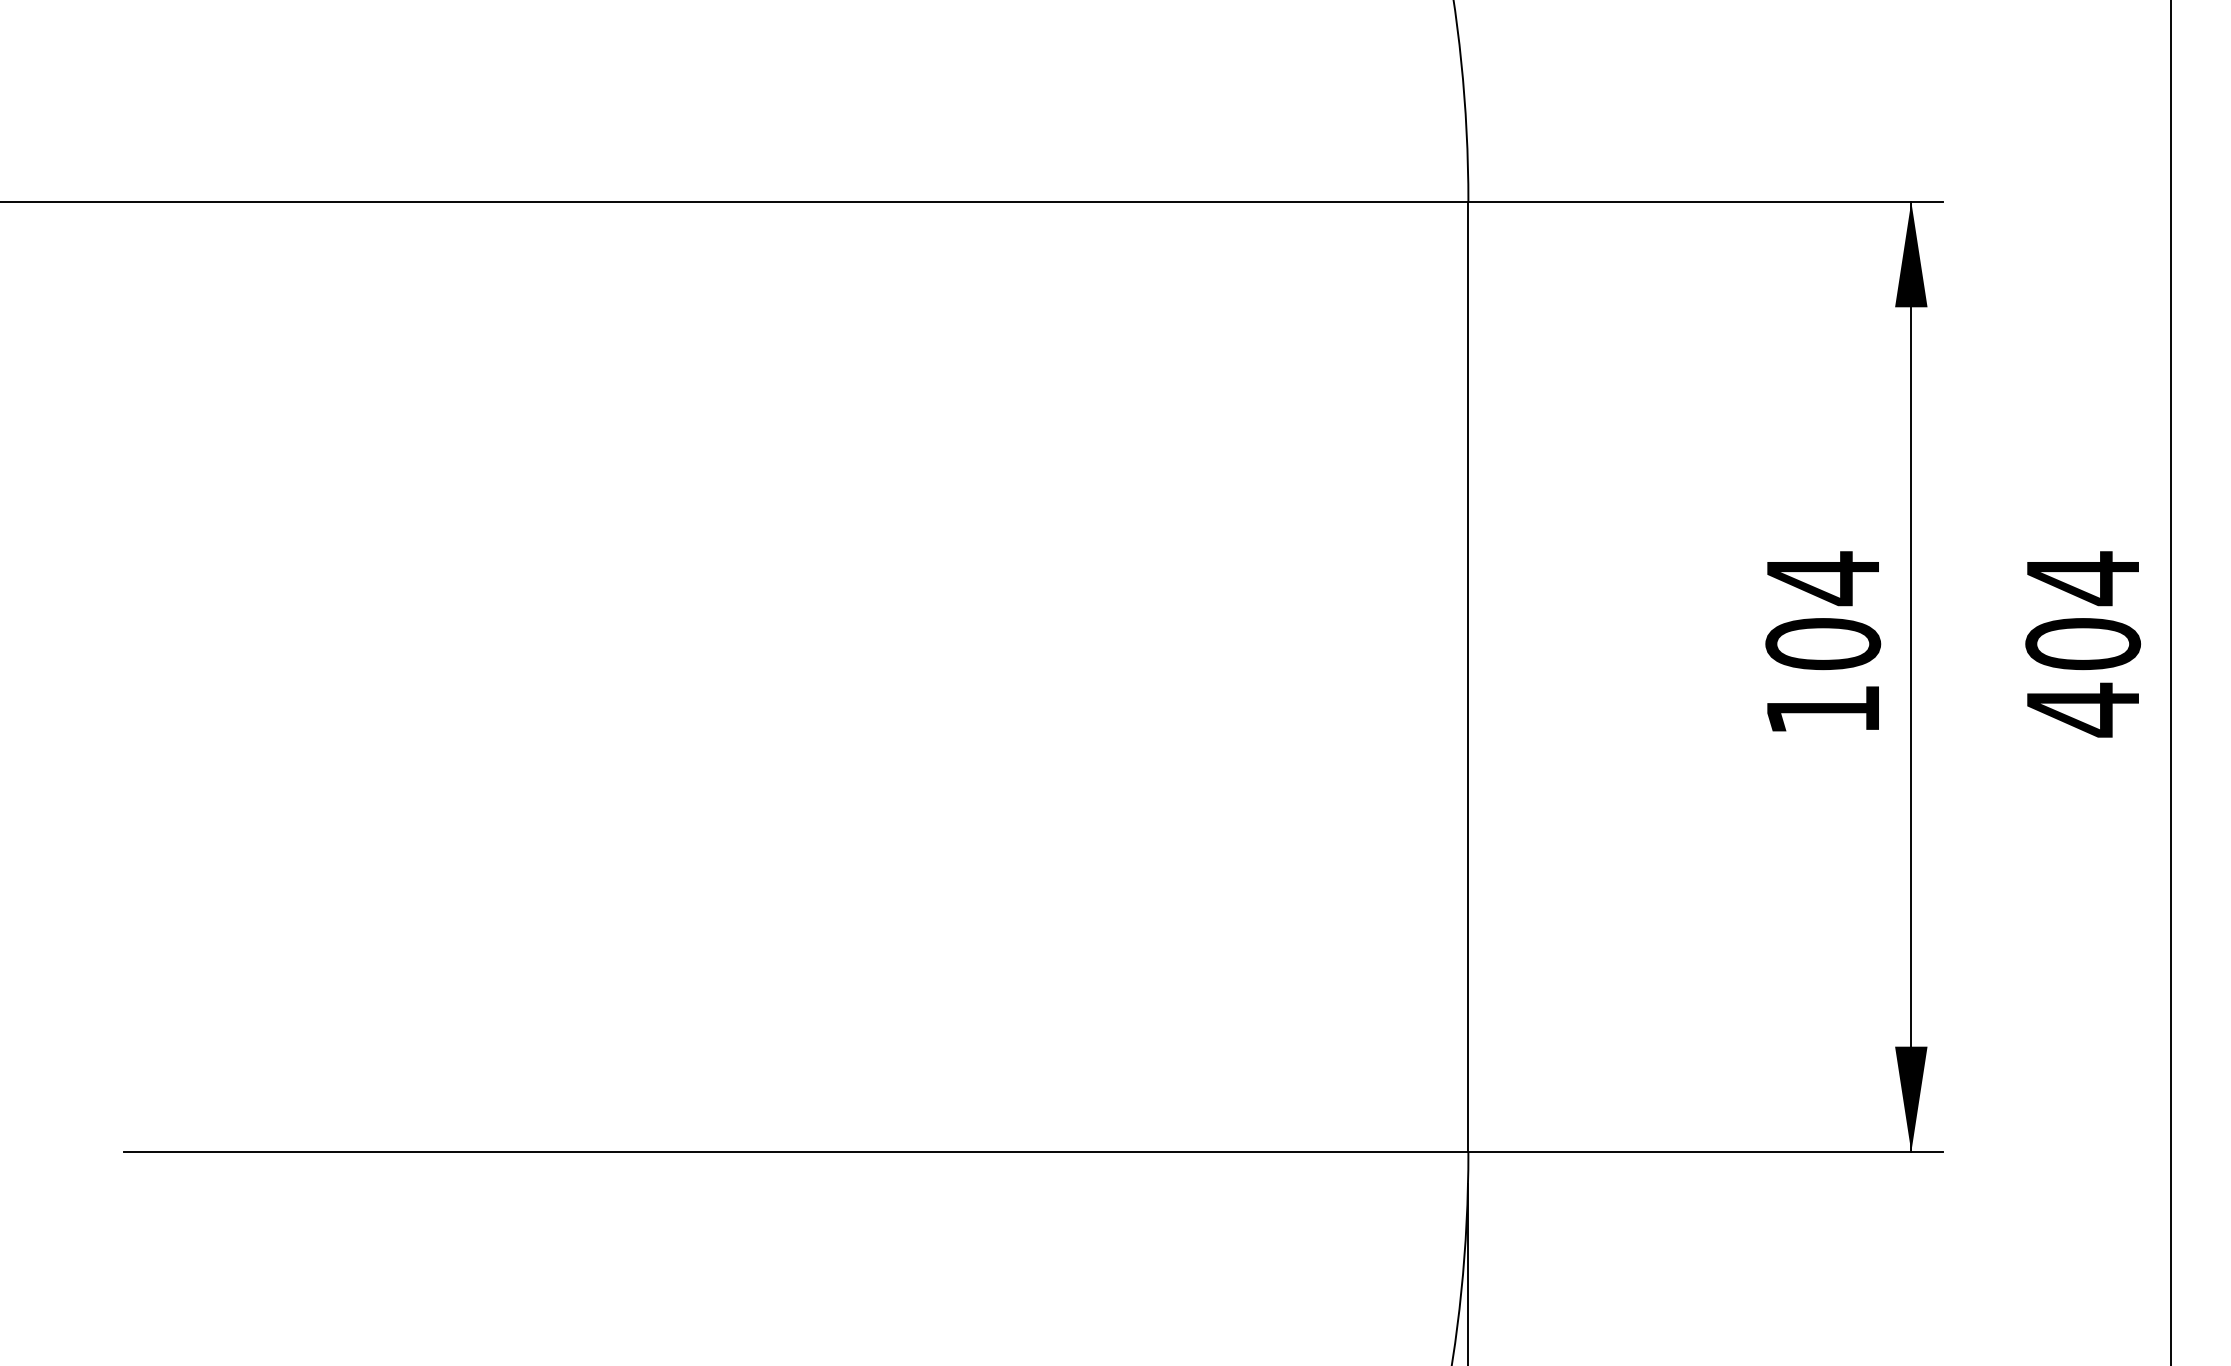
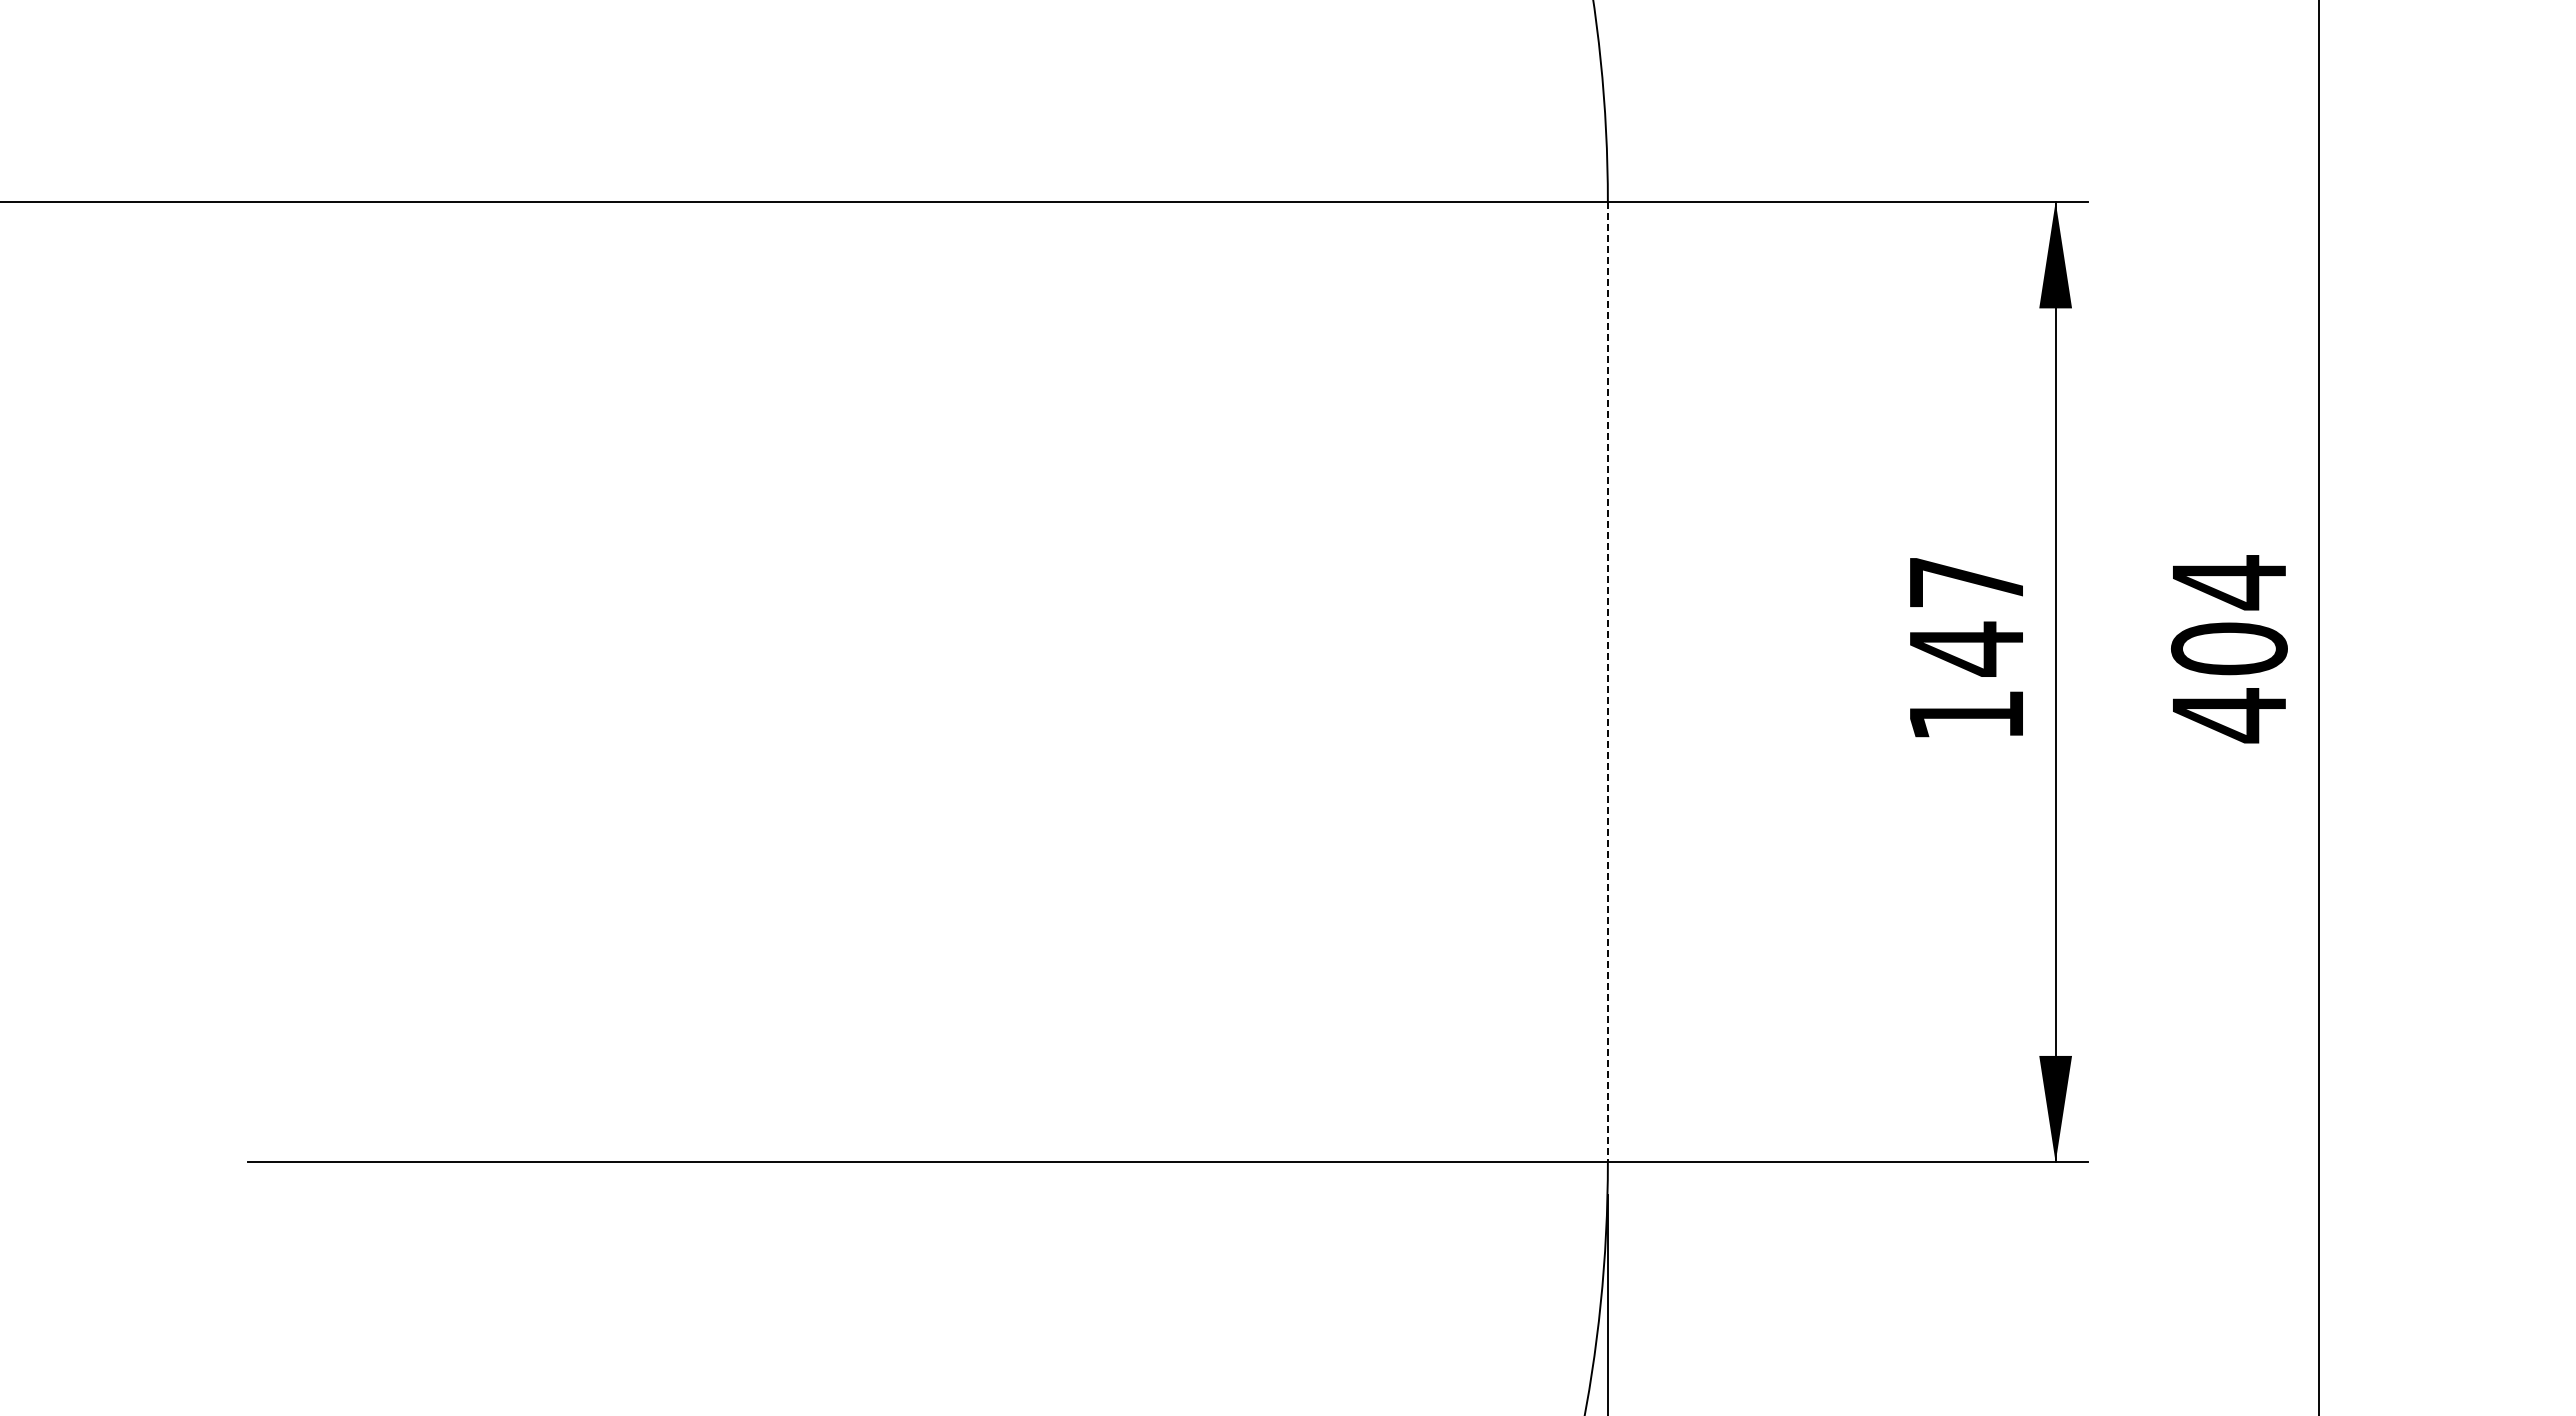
text: (1823, 611) -> (1966, 615), 104 -> 147
line: (1468, 677) -> (1607, 682), solid -> dashed

